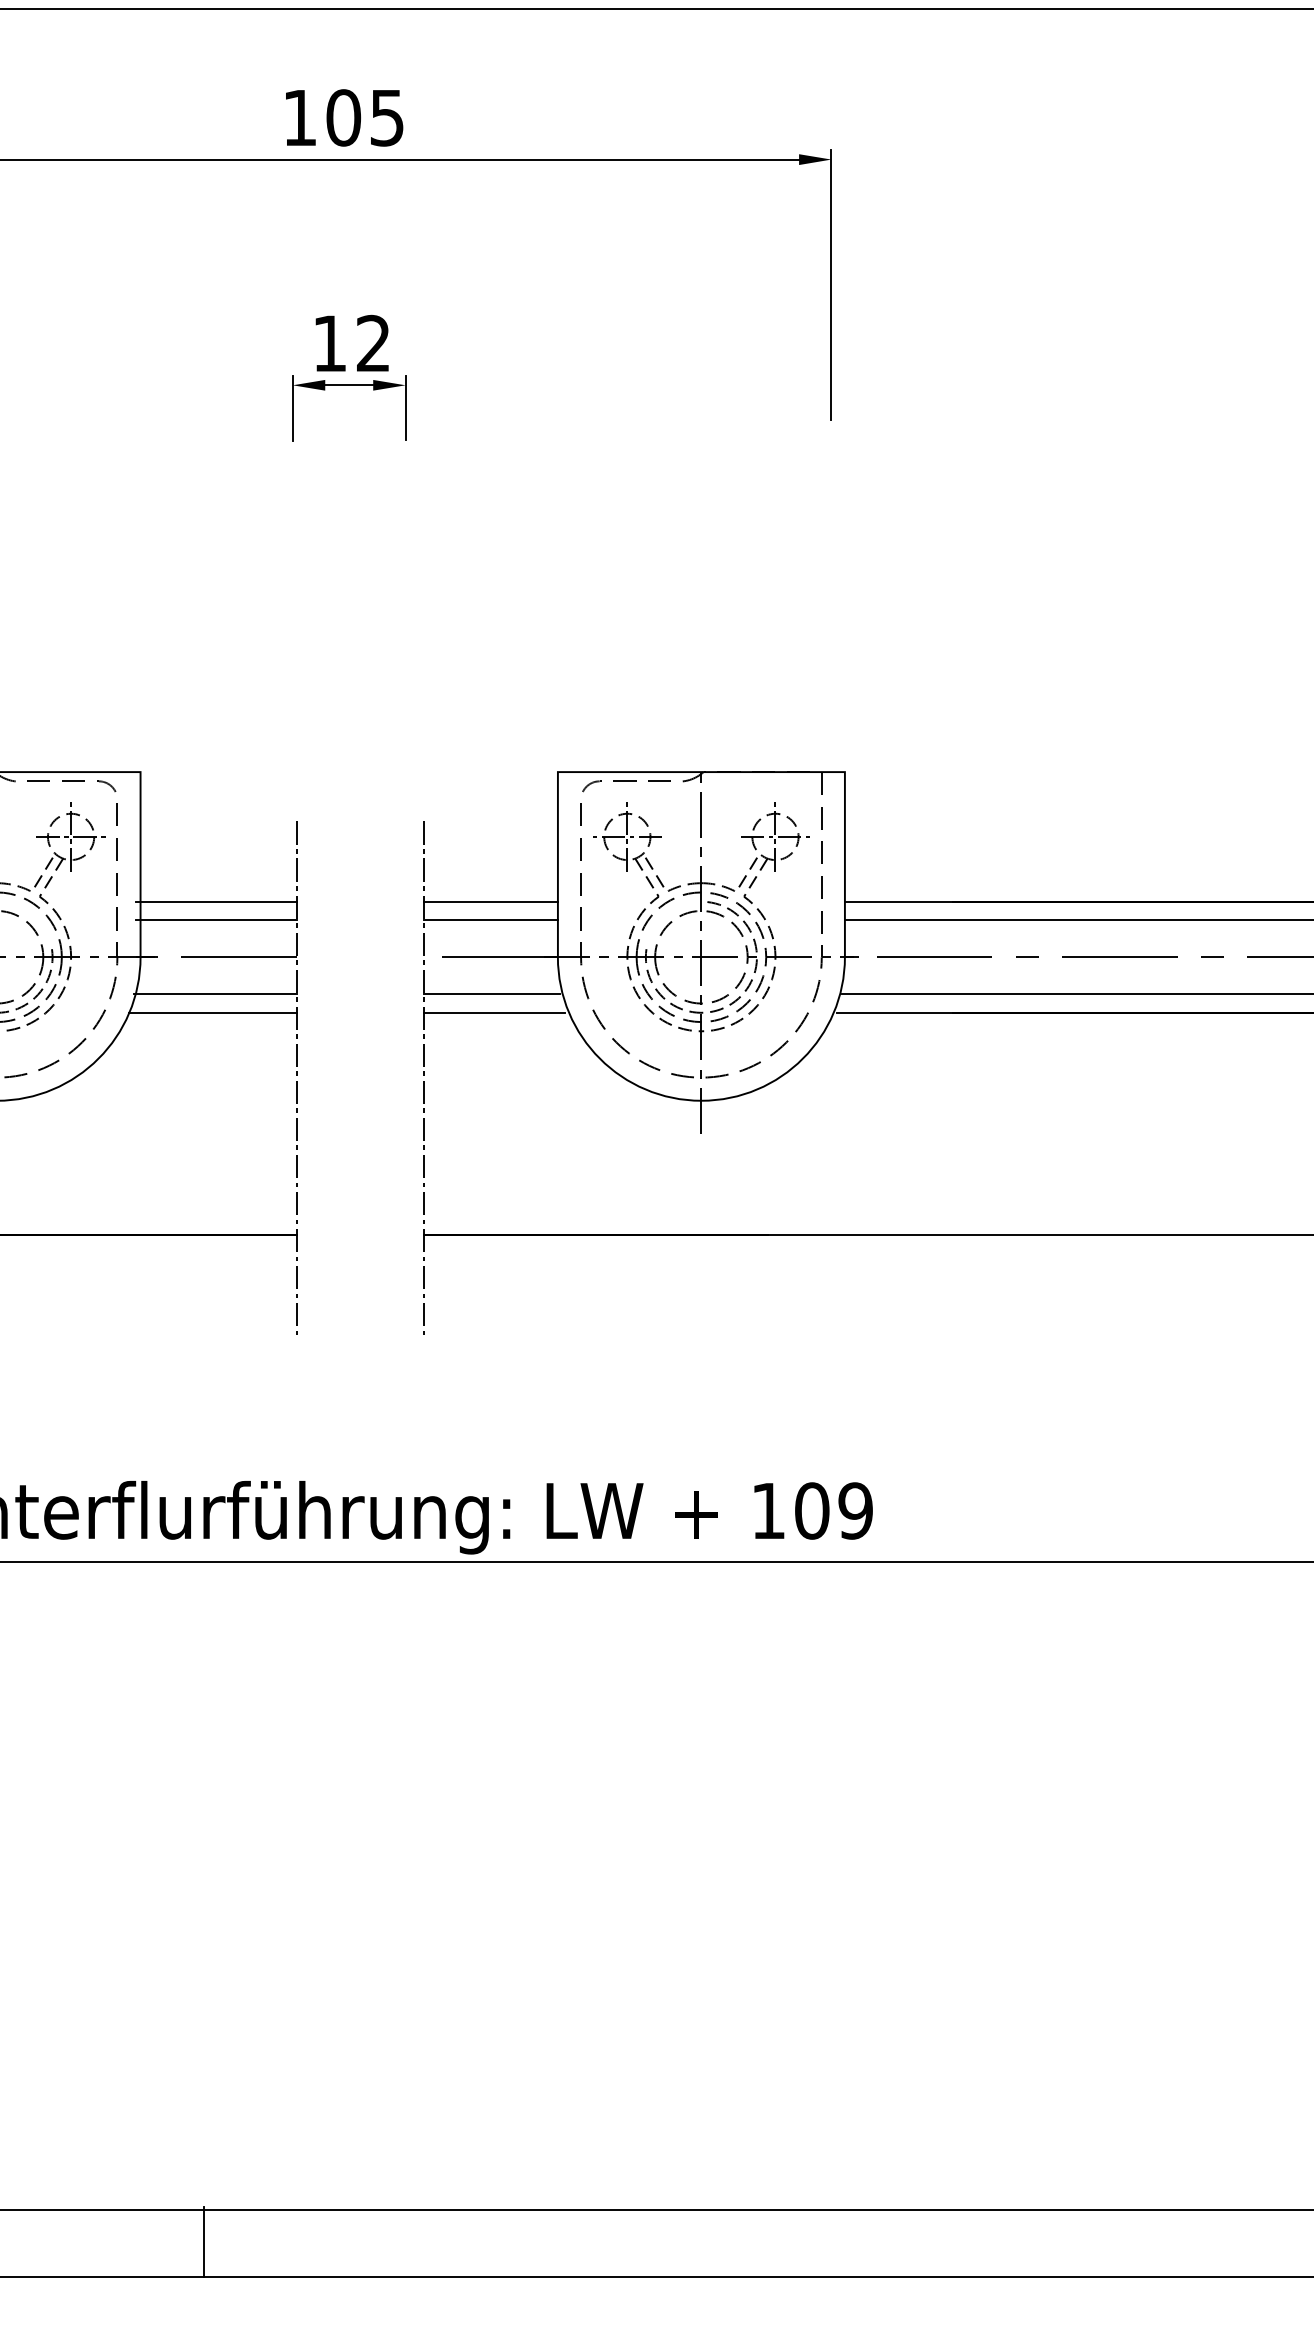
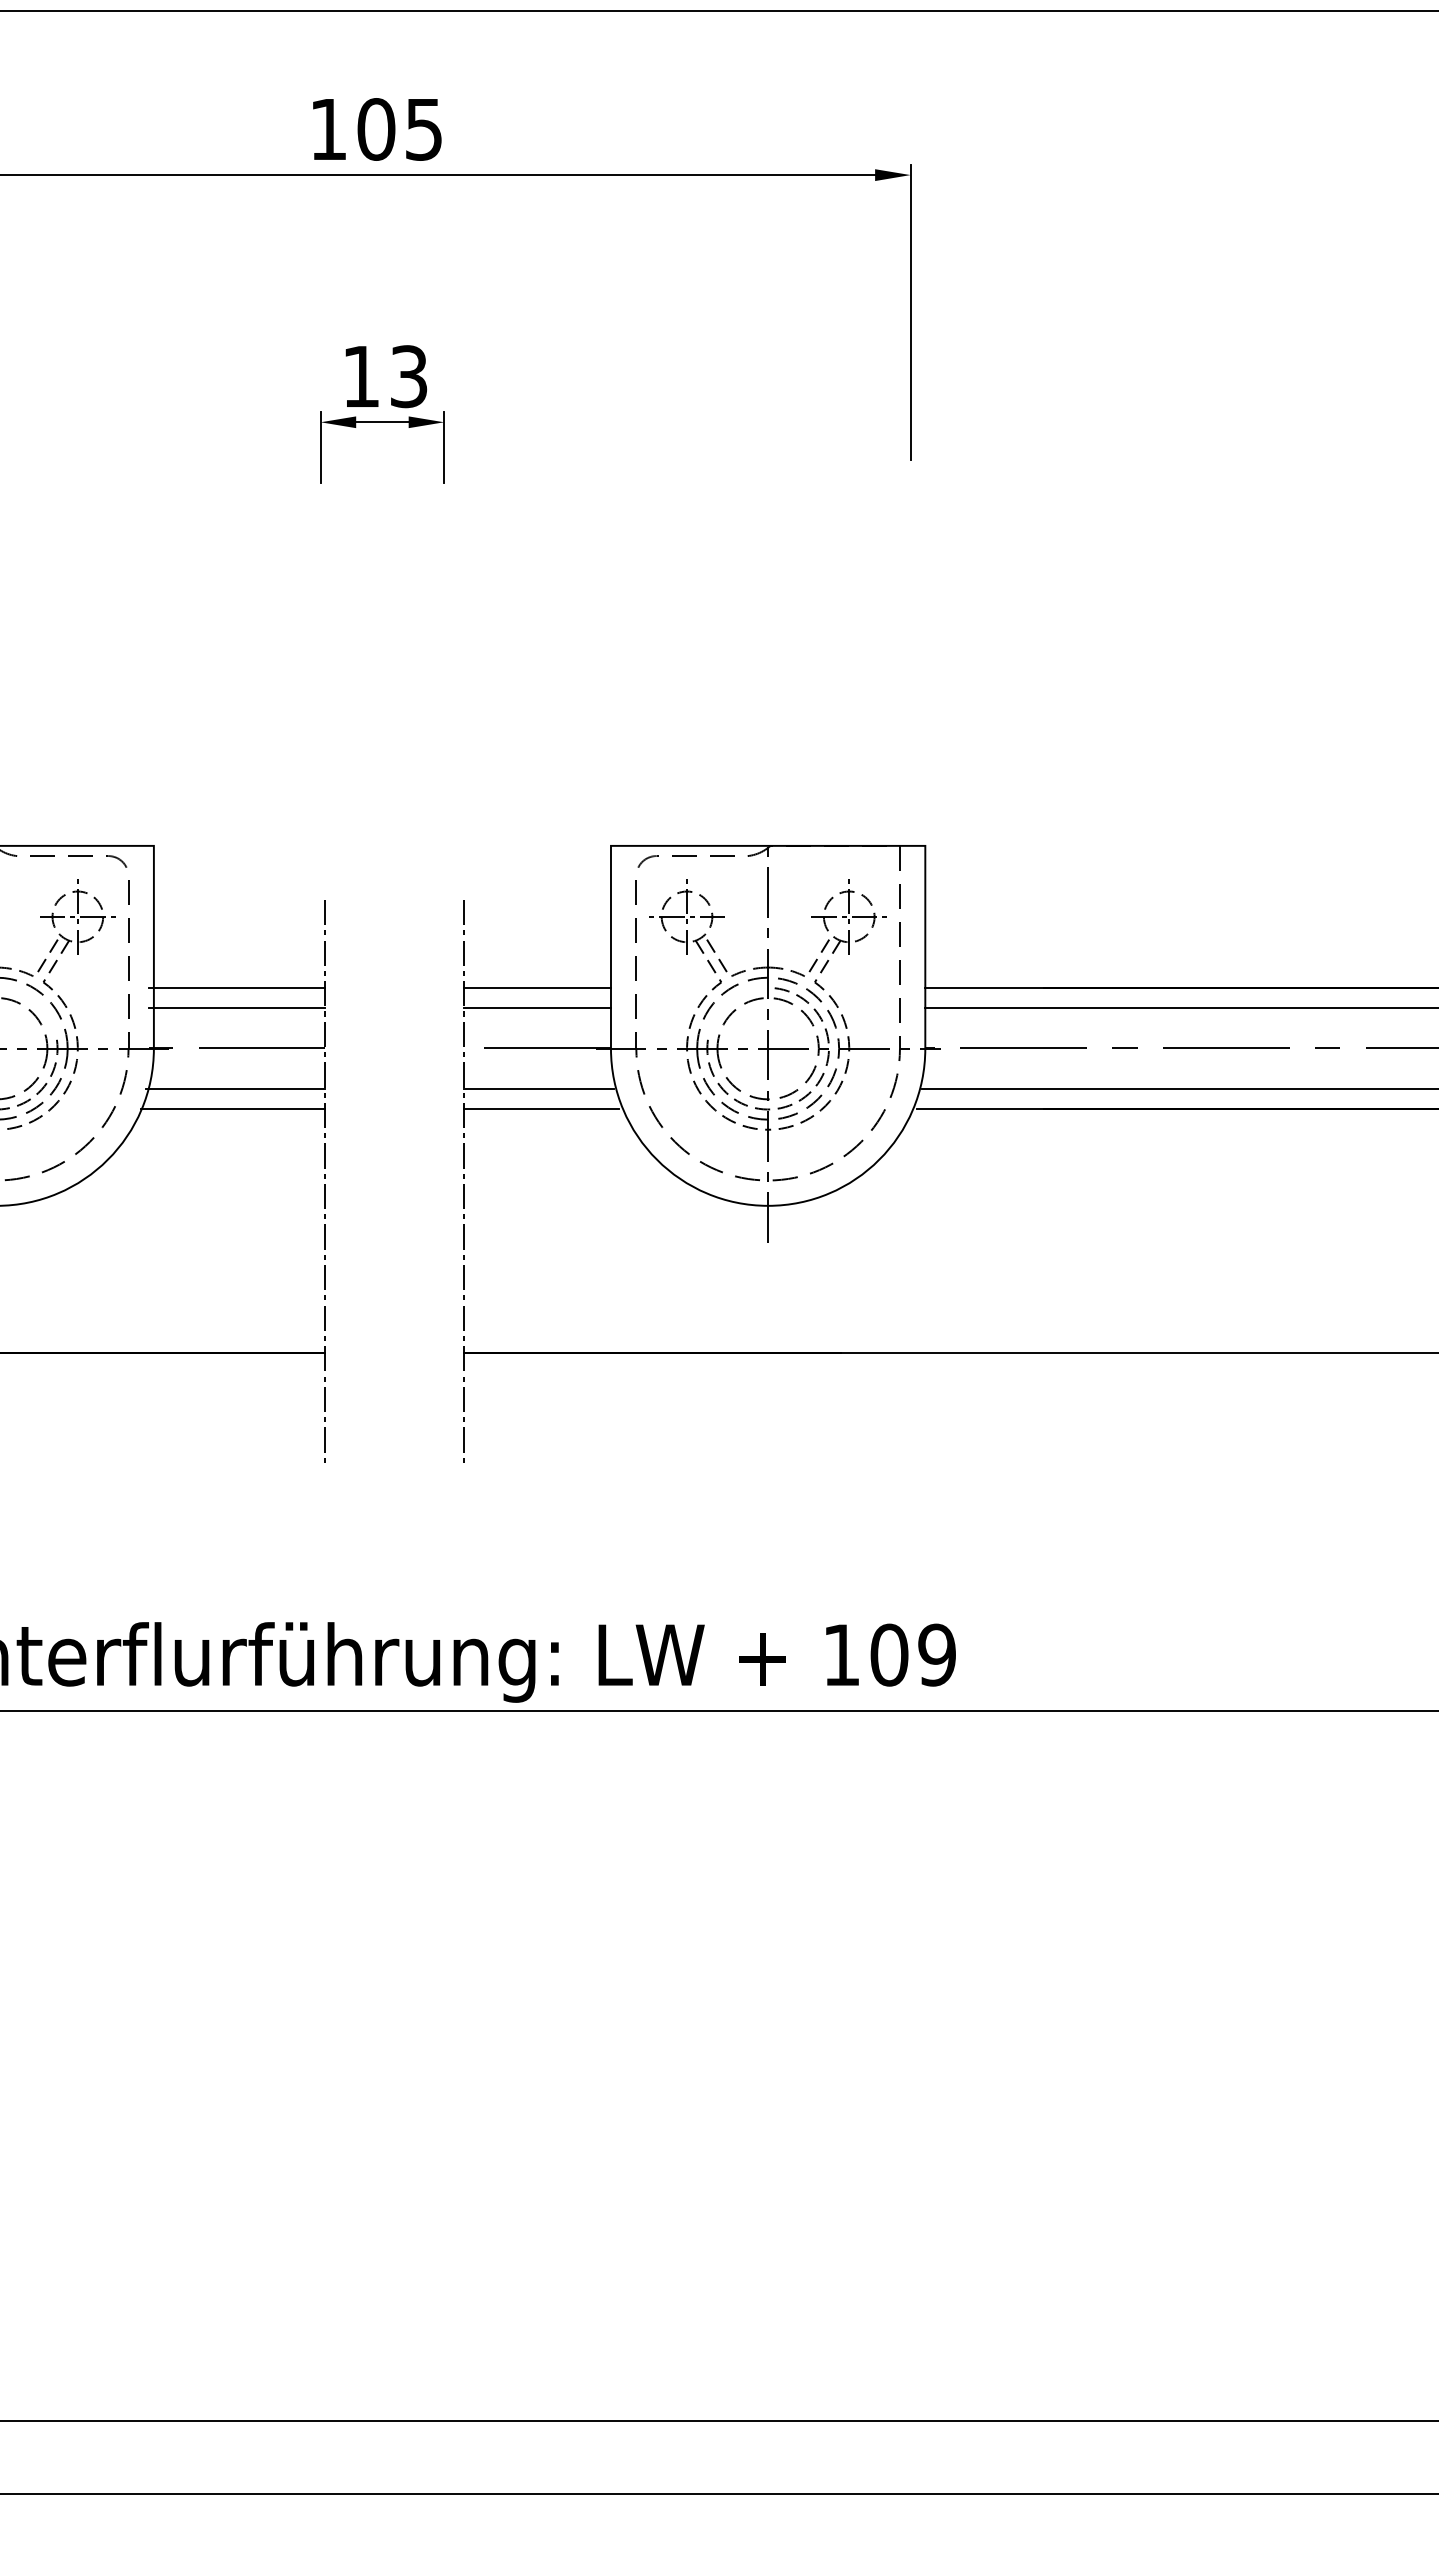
text: (373, 343) -> (408, 376), 12 -> 13
line: (204, 2241) -> (223, 2455), removed

